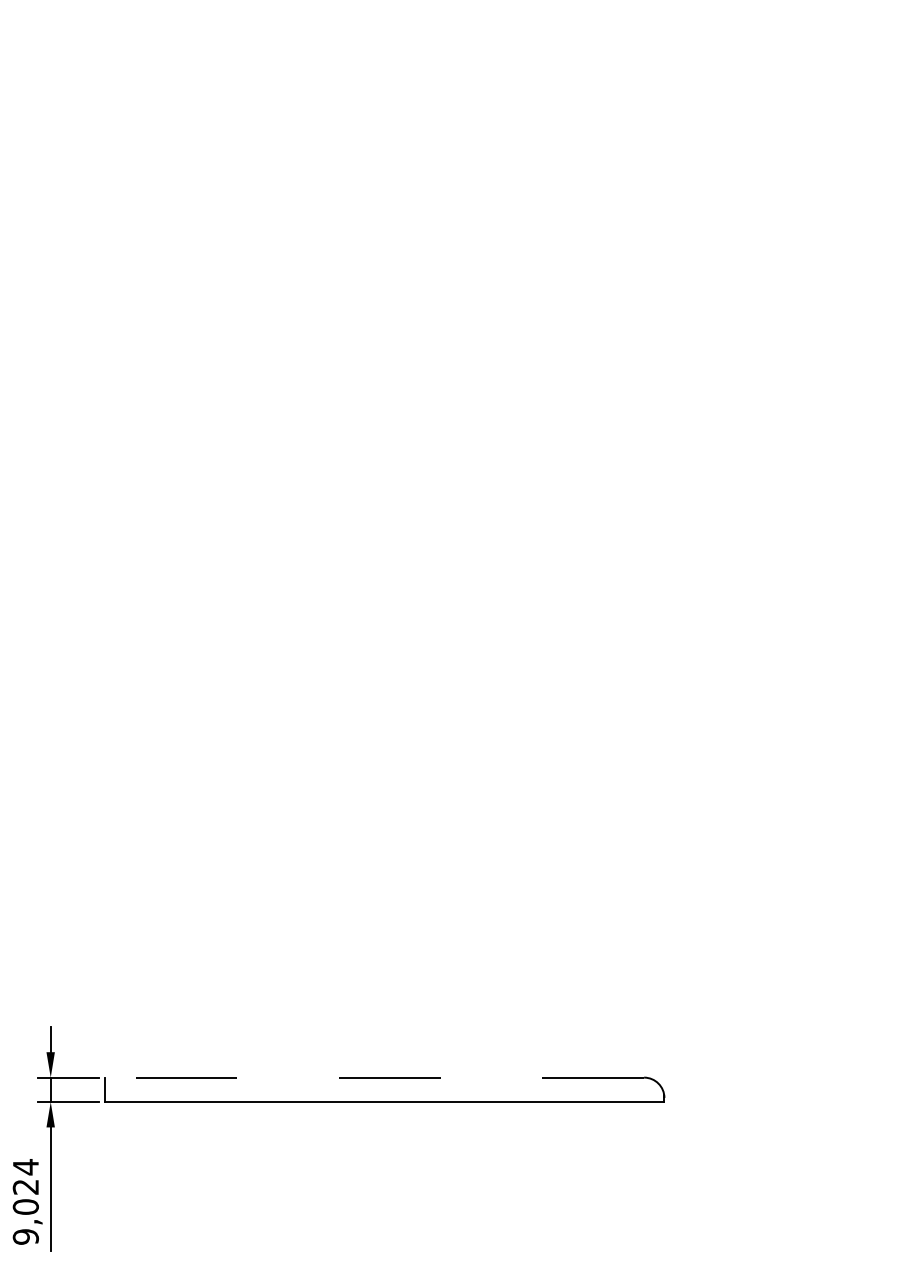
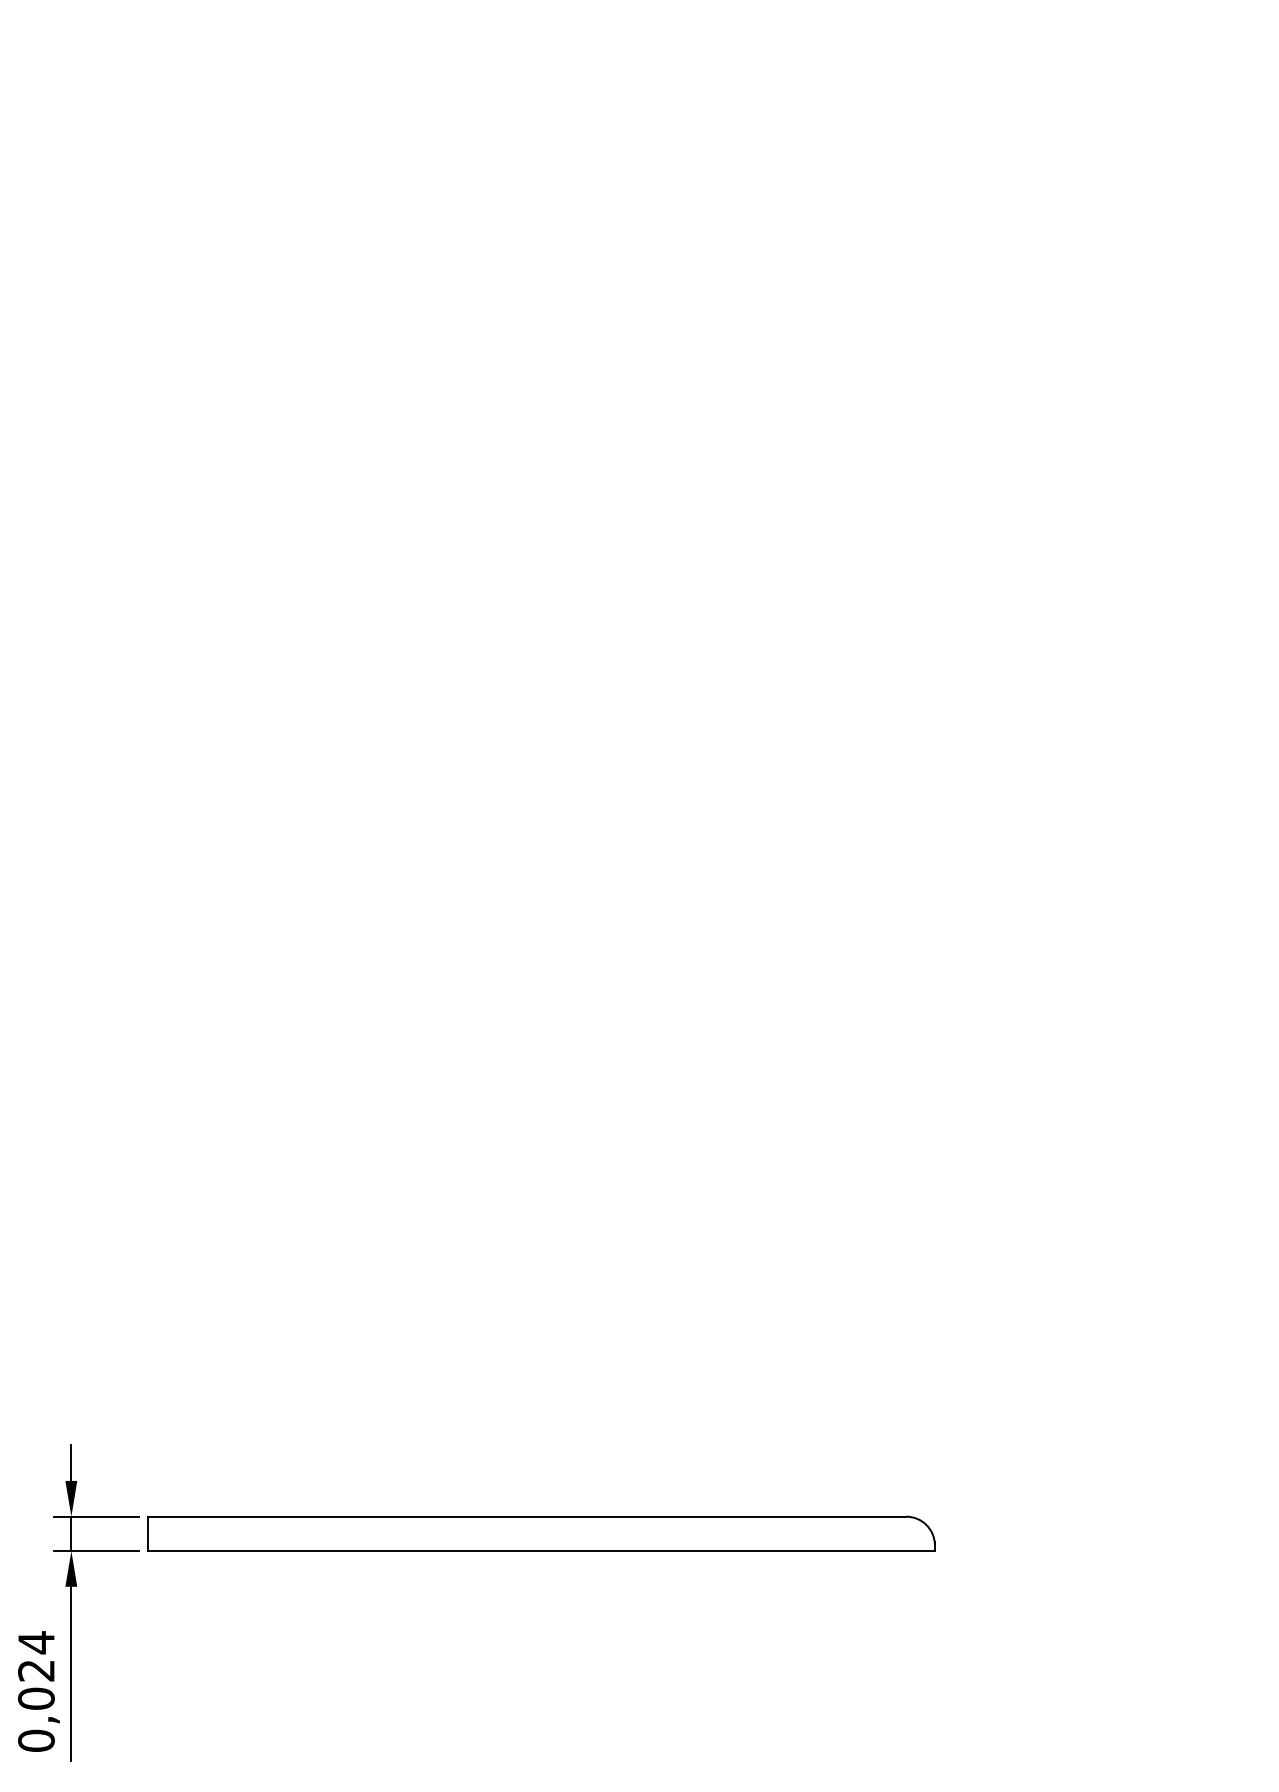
line: (374, 1077) -> (526, 1516), dashed -> solid
text: (25, 1236) -> (36, 1740), 9,024 -> 0,024

